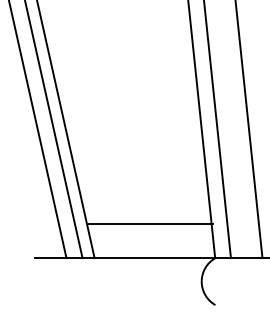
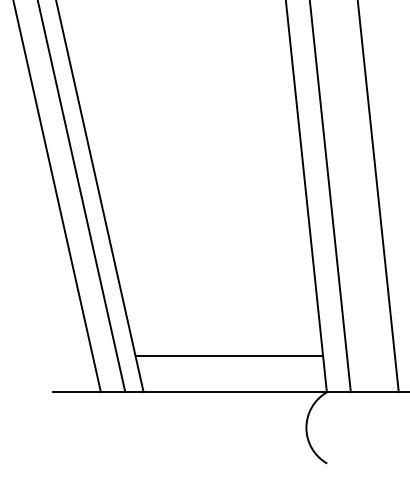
line: (150, 223) -> (228, 356), moved

